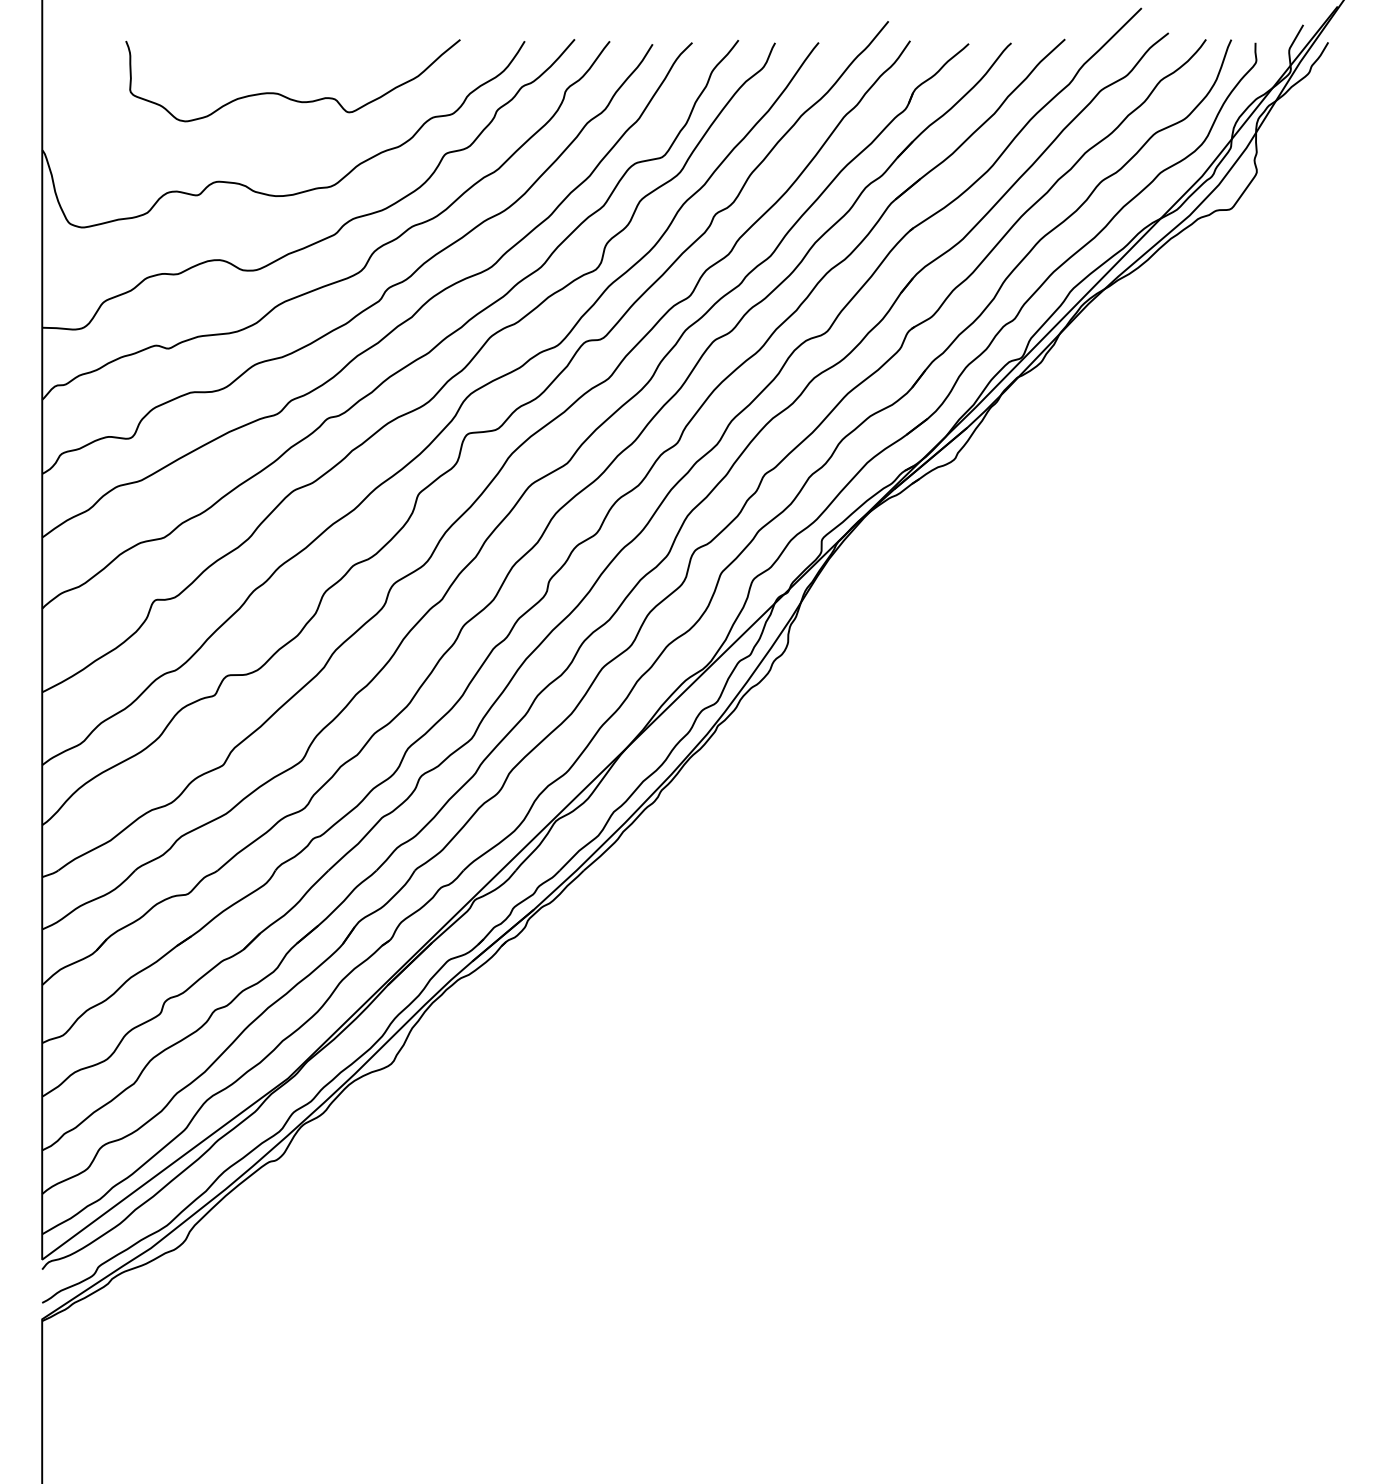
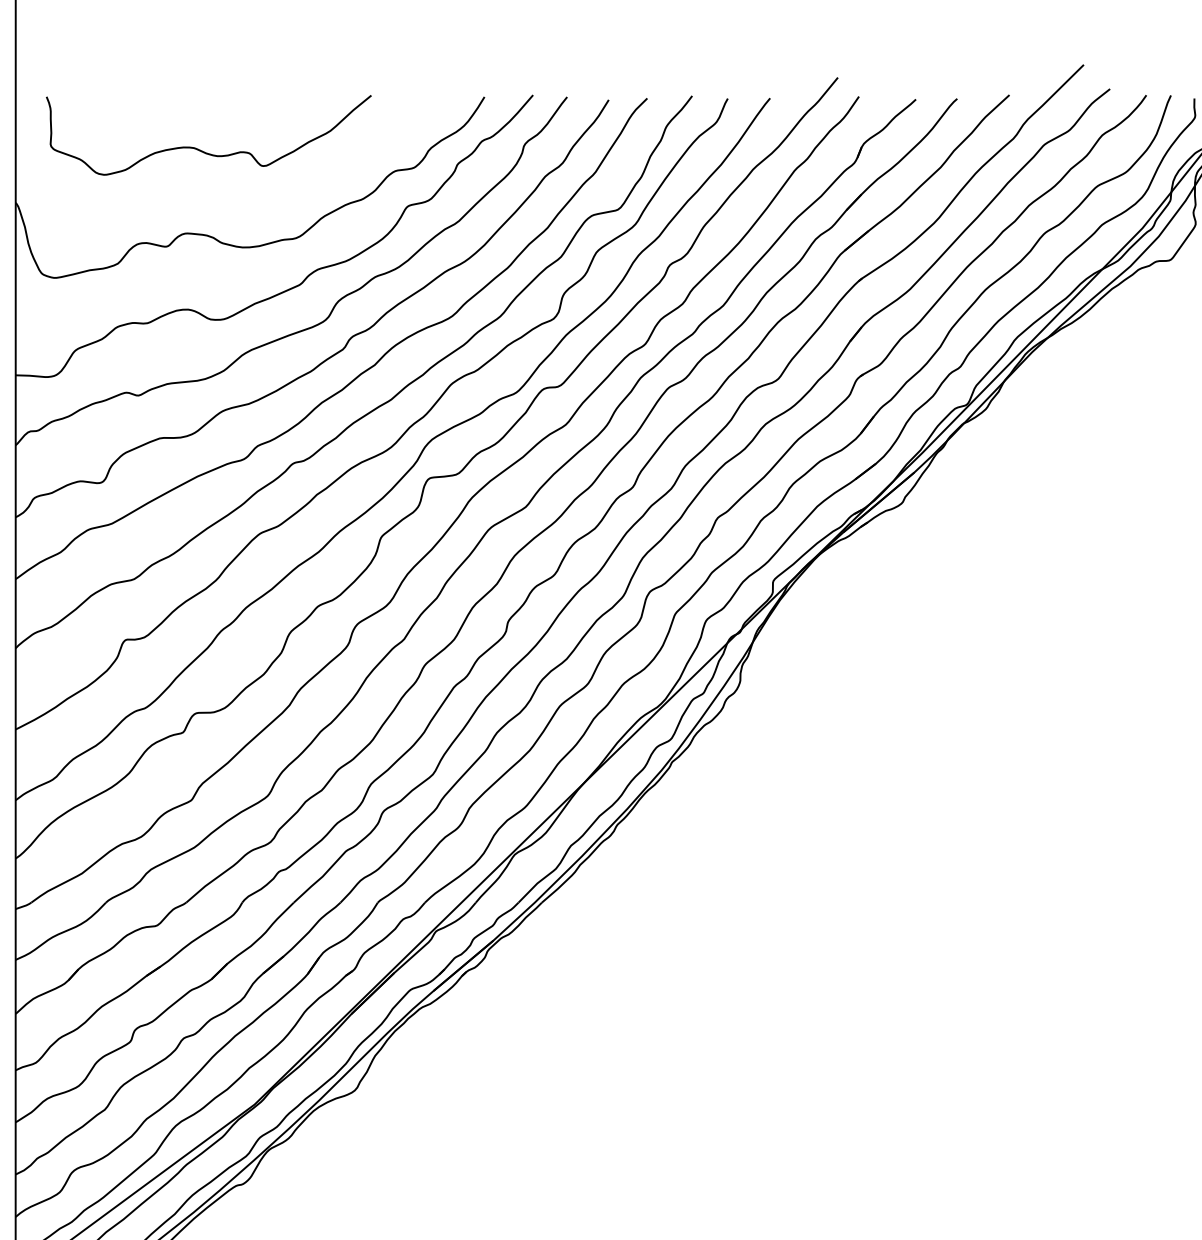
curve: (284, 95) -> (200, 149), moved

